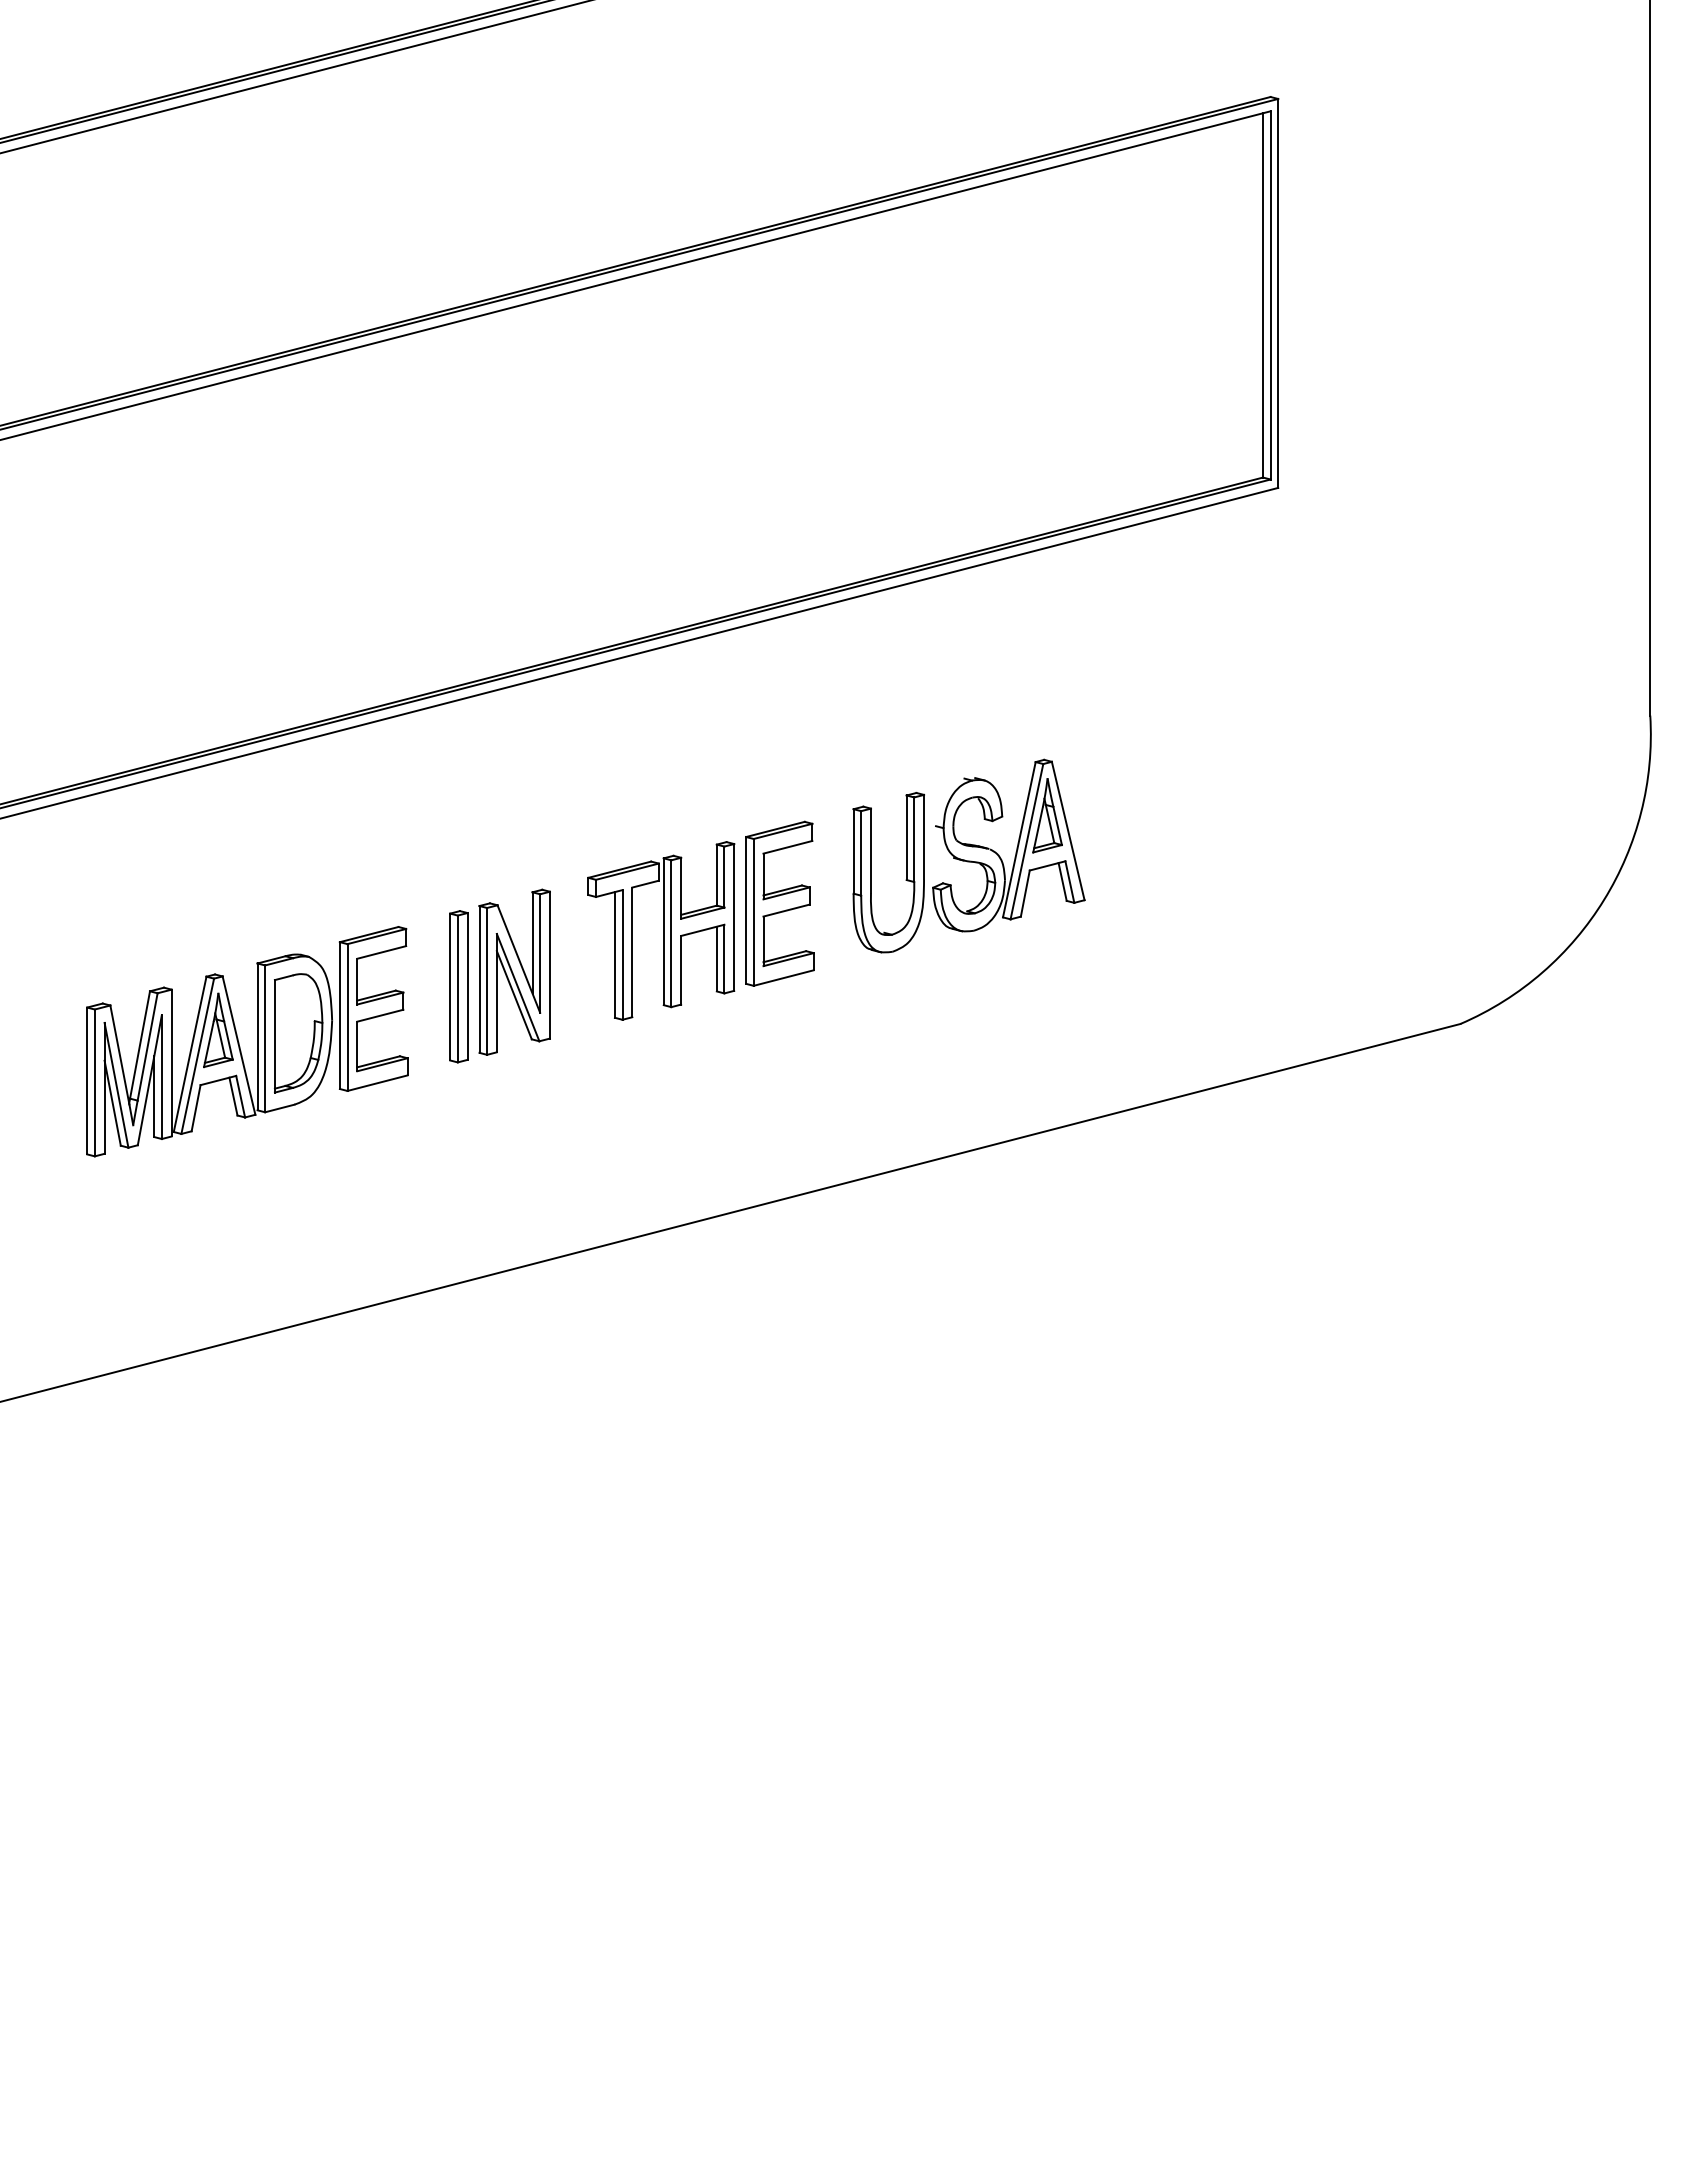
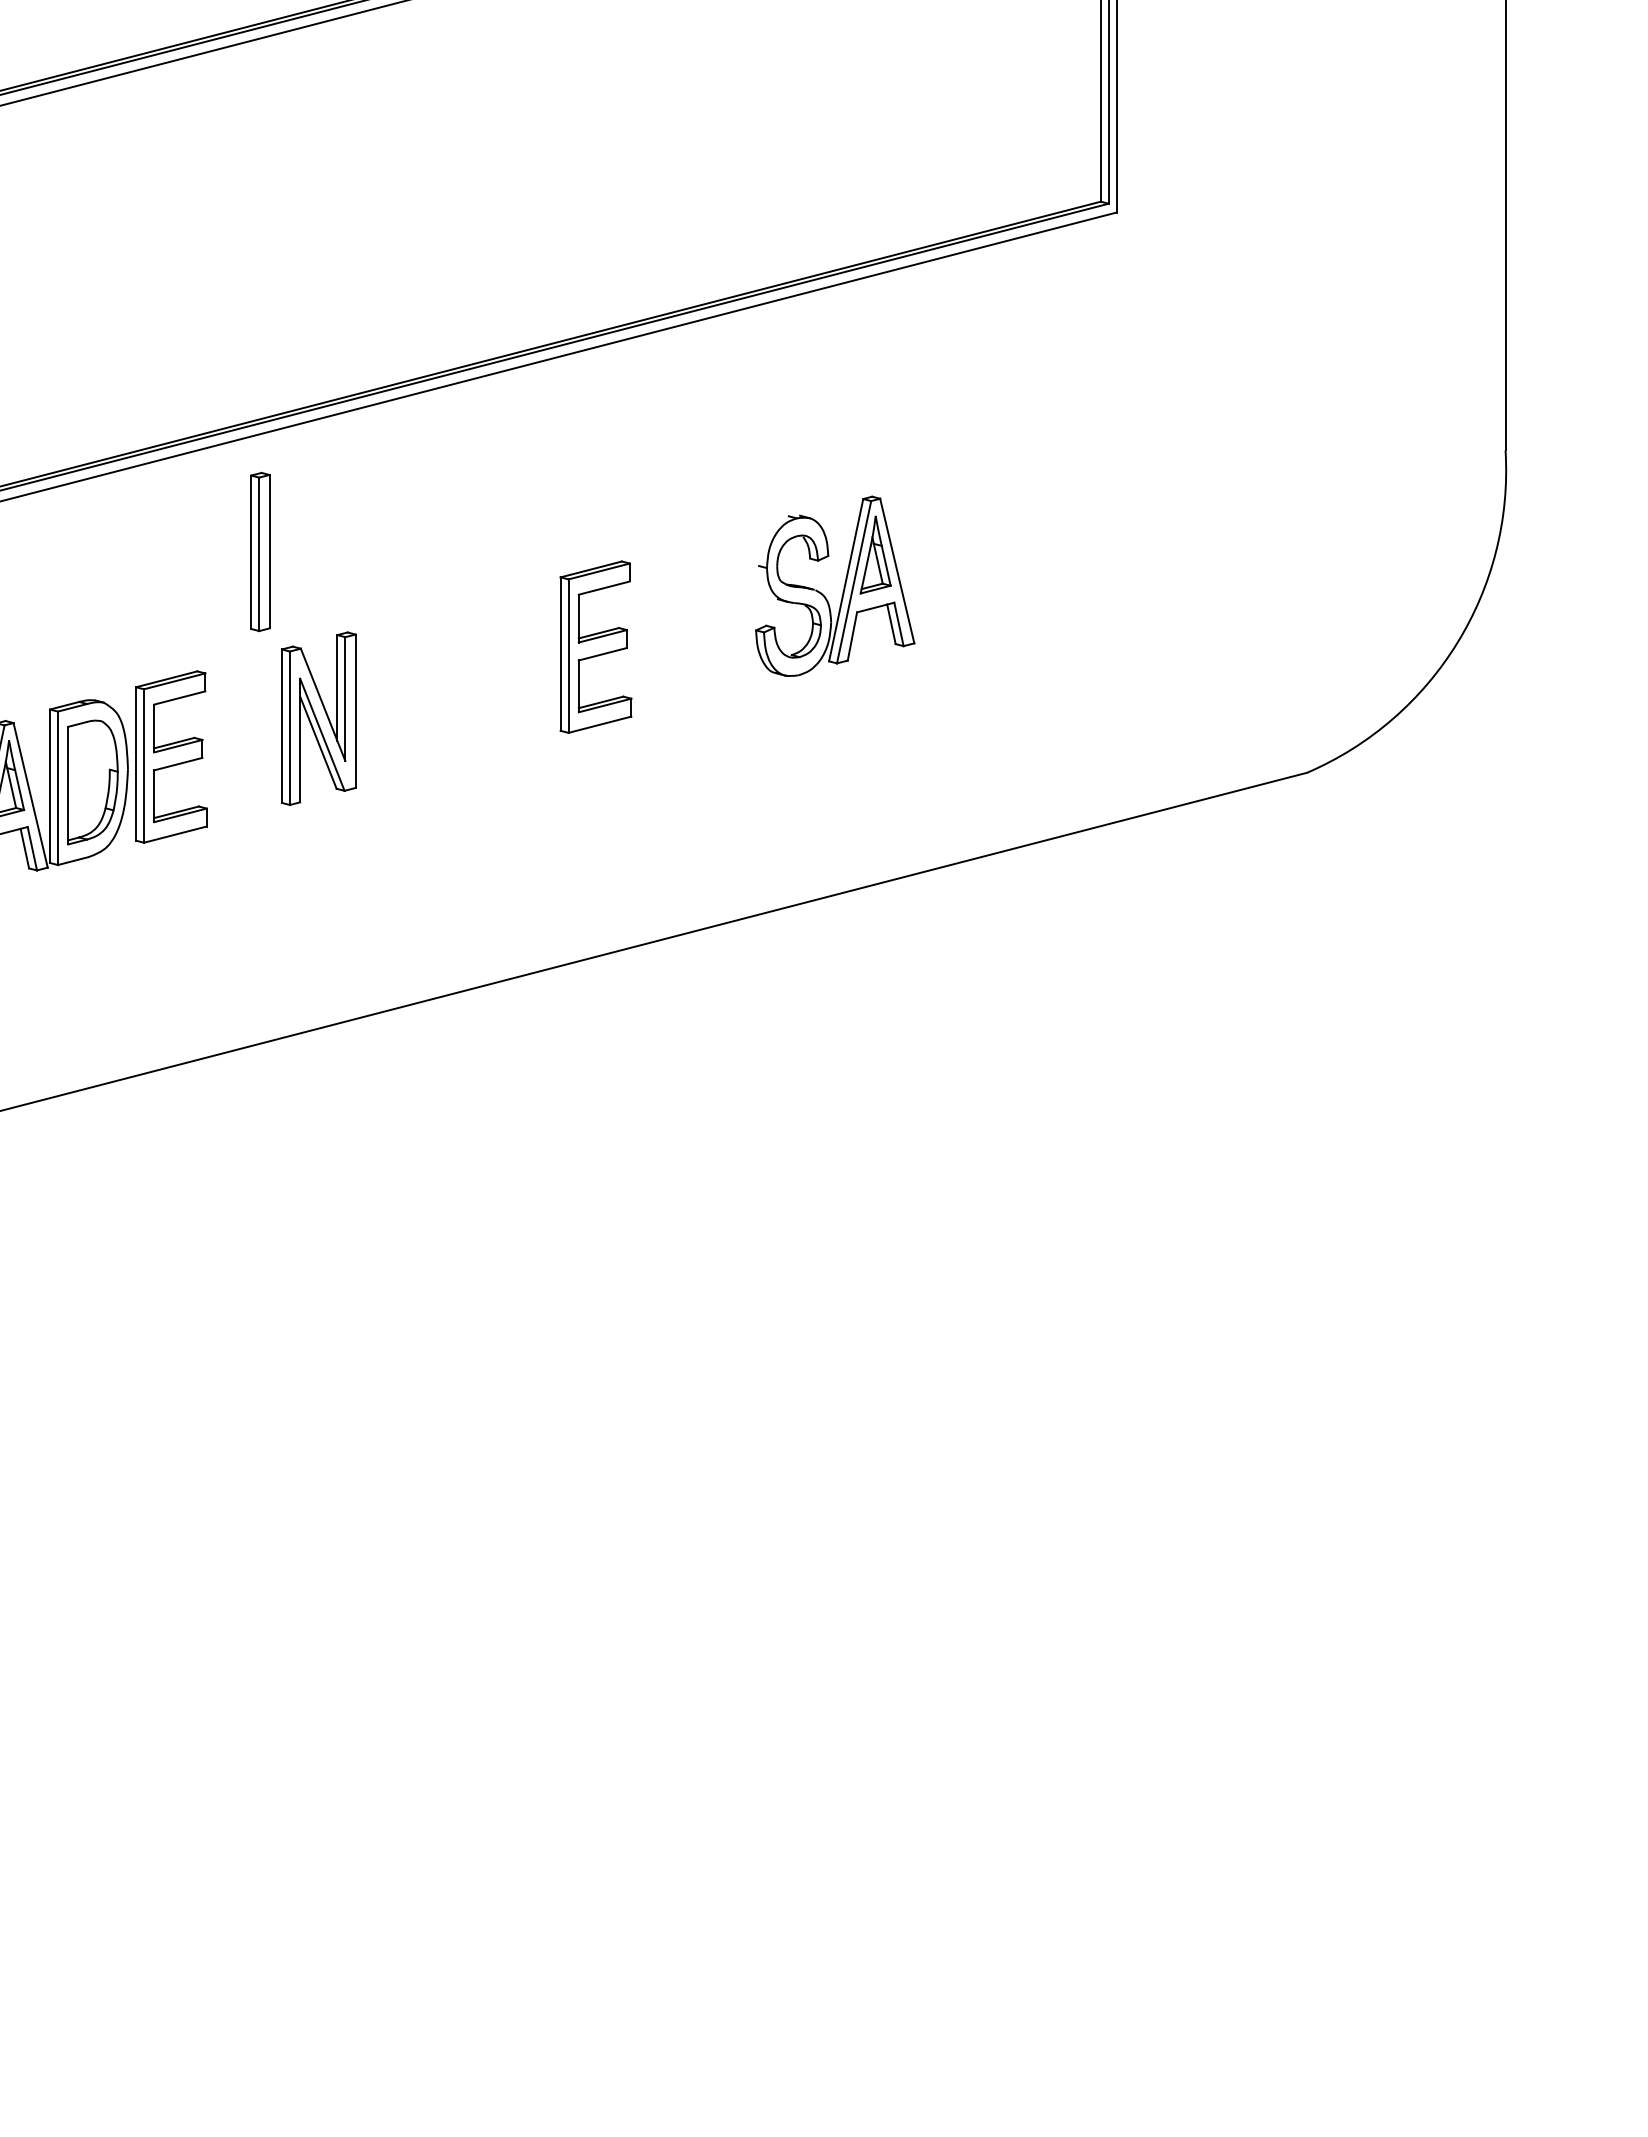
part: (871, 872) -> (691, 614), removed
part: (661, 930) -> (472, 675), removed
part: (458, 986) -> (260, 551), moved

